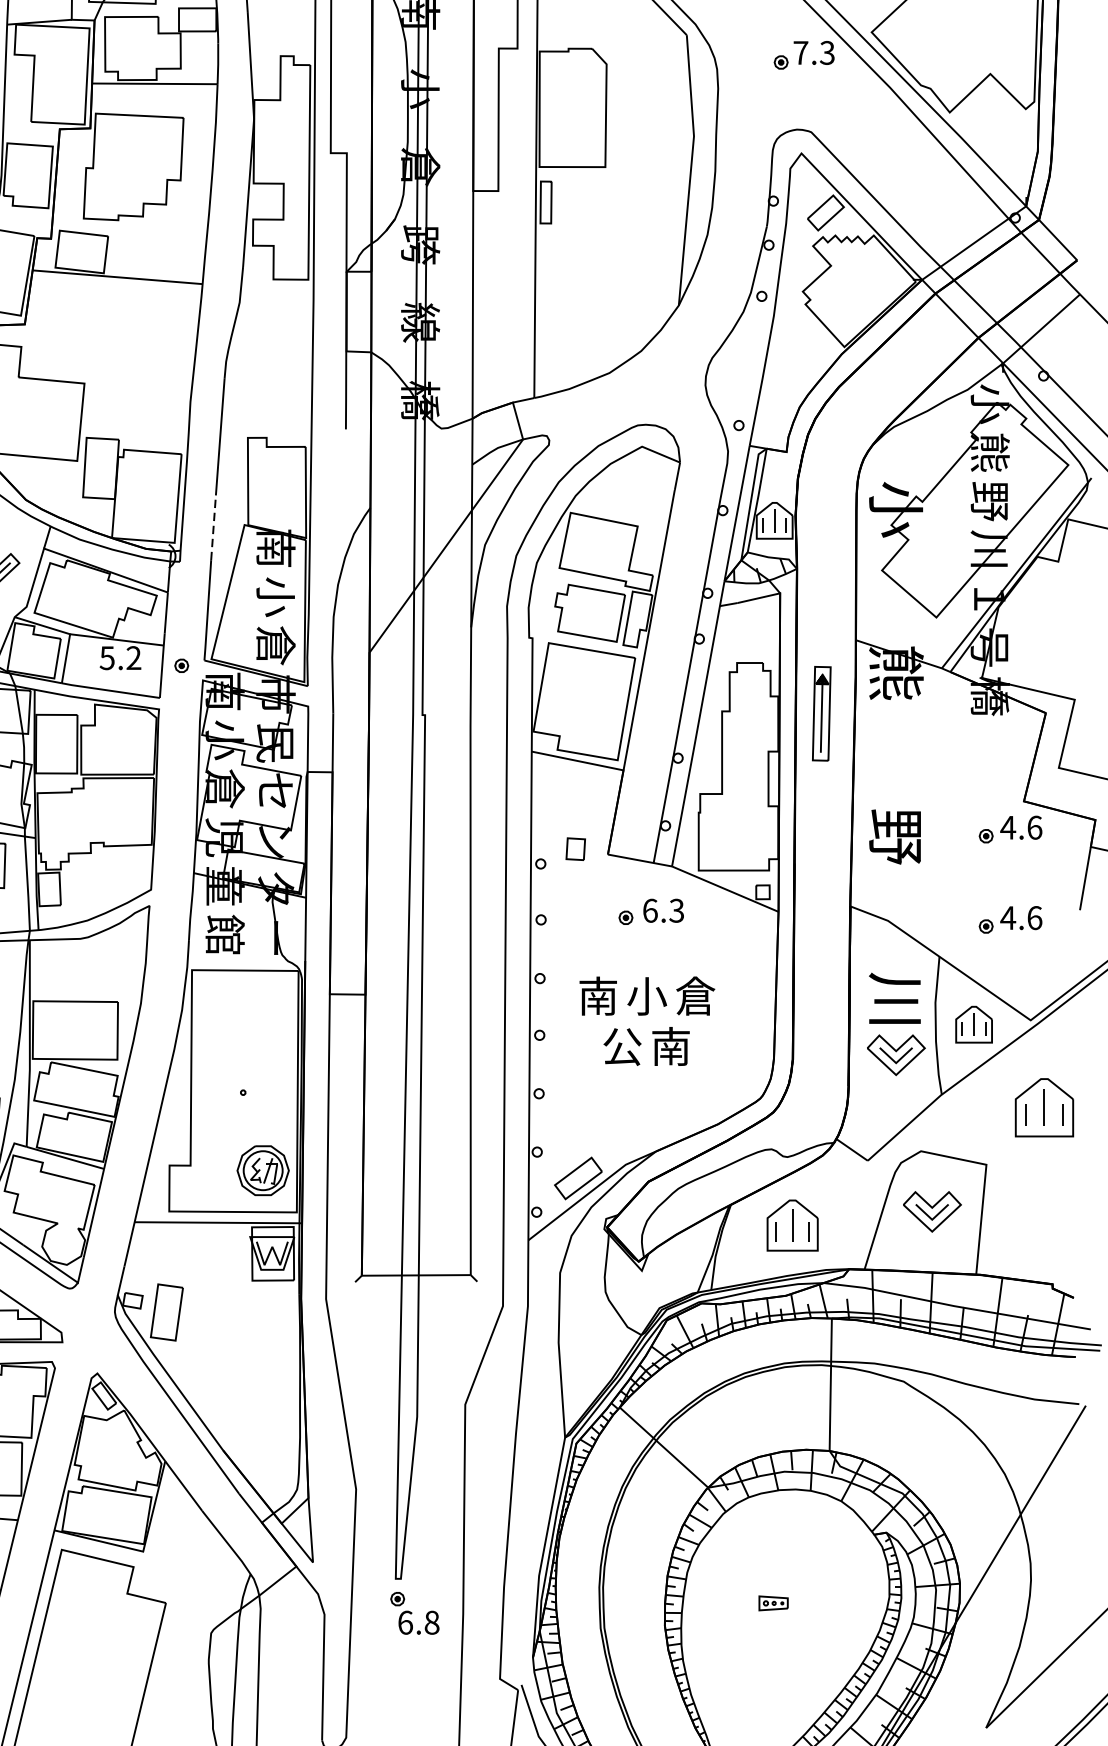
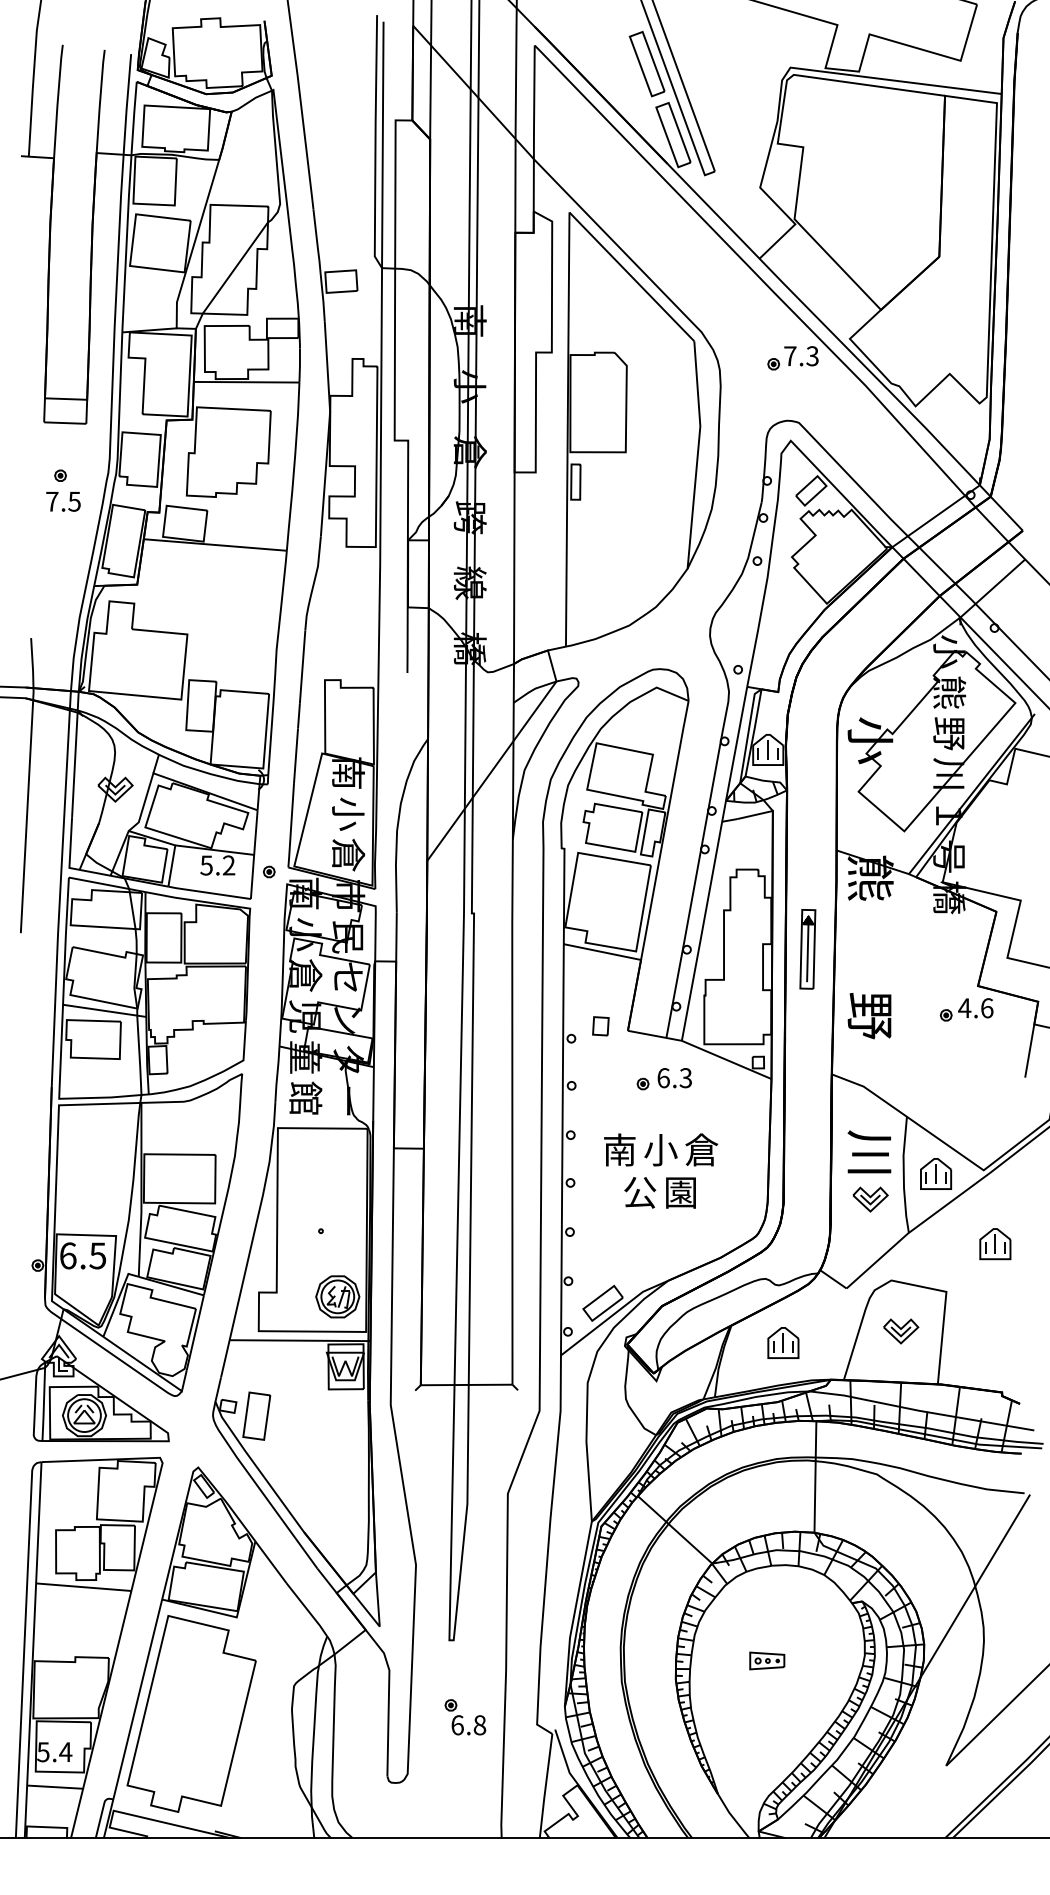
line: (214, 527) -> (296, 755), dashed -> solid
part: (821, 713) -> (807, 949), moved
part: (1010, 919) -> (966, 1085), removed
text: (670, 1045) -> (680, 1191), 南 -> 園
part: (896, 1055) -> (870, 1199), size x0.71
part: (1044, 1108) -> (995, 1244), size x0.62
part: (933, 1211) -> (901, 1331), size x0.71
part: (792, 1224) -> (783, 1342), size x0.71
part: (773, 1602) -> (767, 1660), size x1.43
part: (414, 1613) -> (465, 1717), moved

